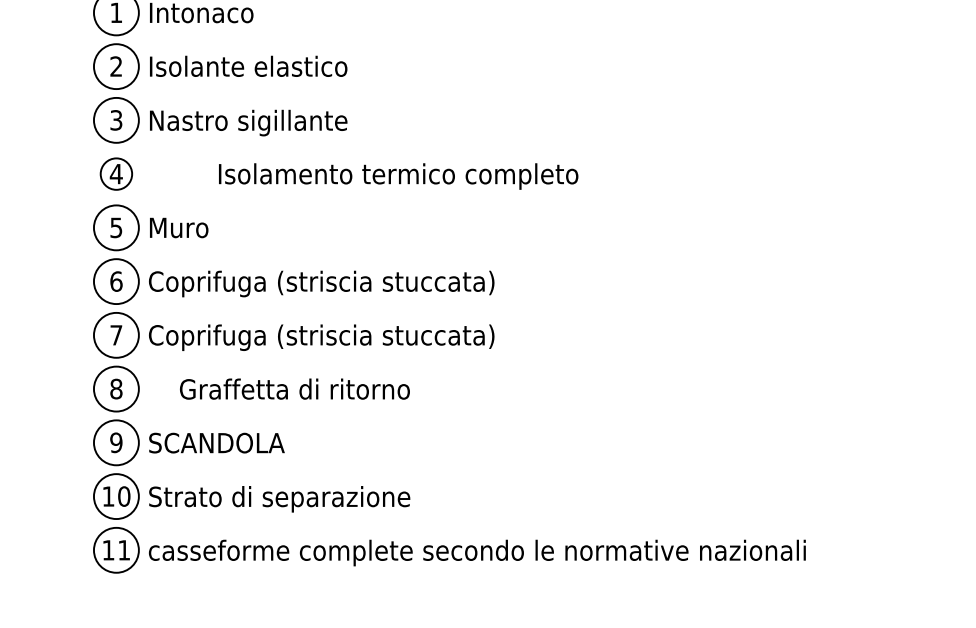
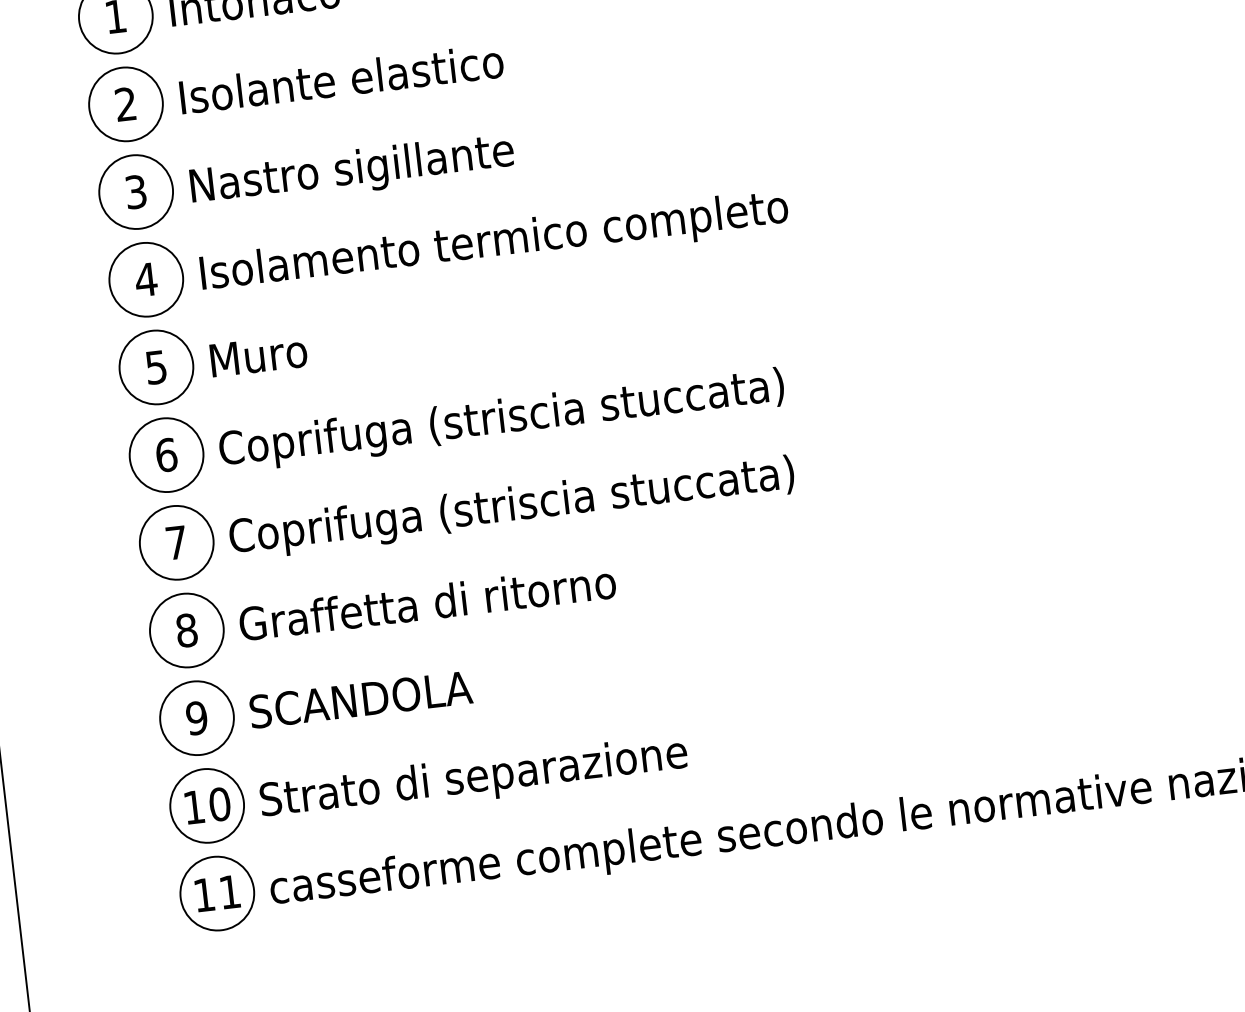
circle: (115, 173) -> (144, 278), size x1.43
text: (398, 176) -> (494, 243), moved
text: (294, 388) -> (426, 601), moved

